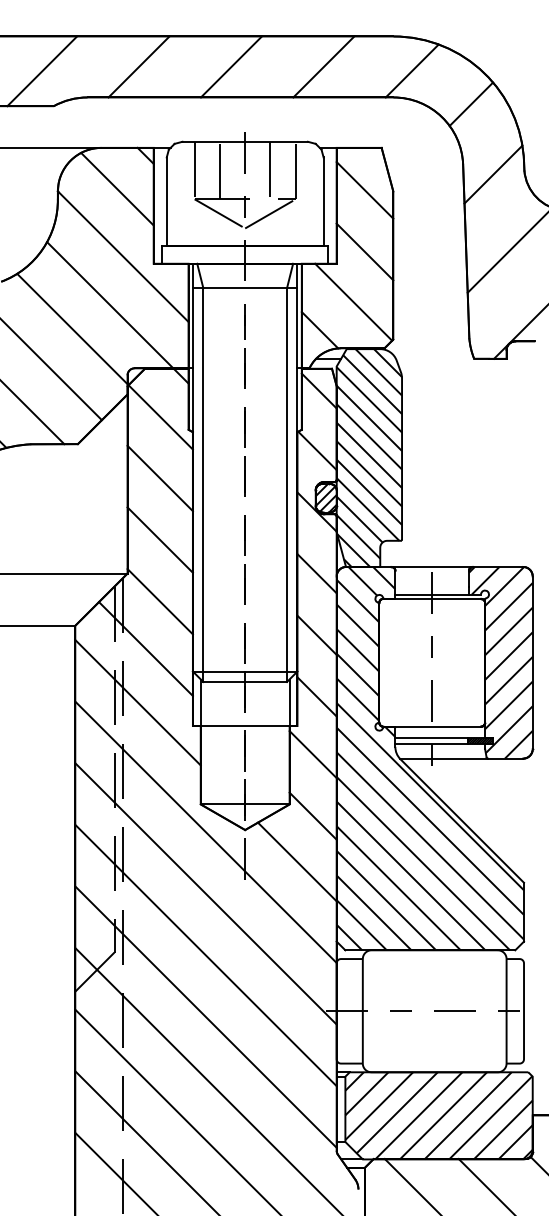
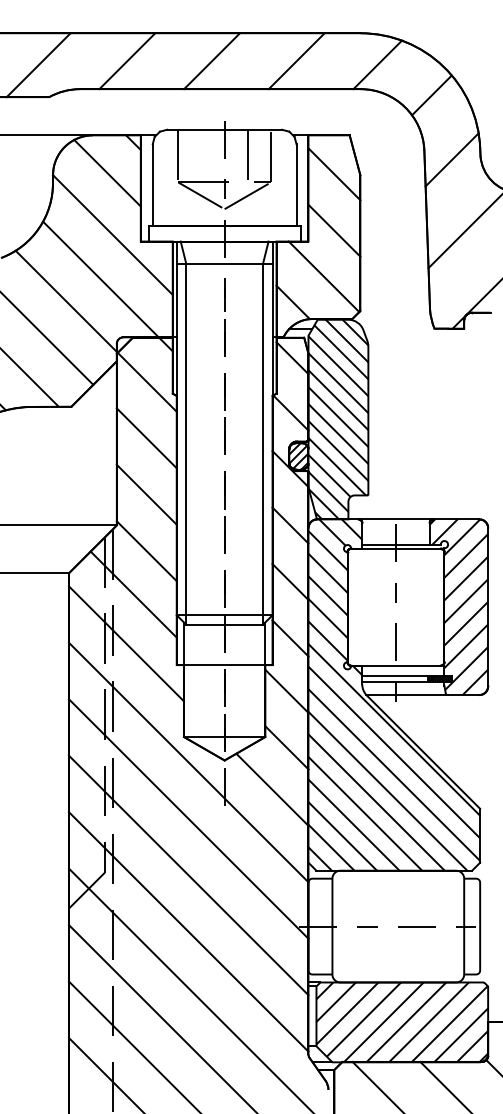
line: (219, 170) -> (201, 156), removed

